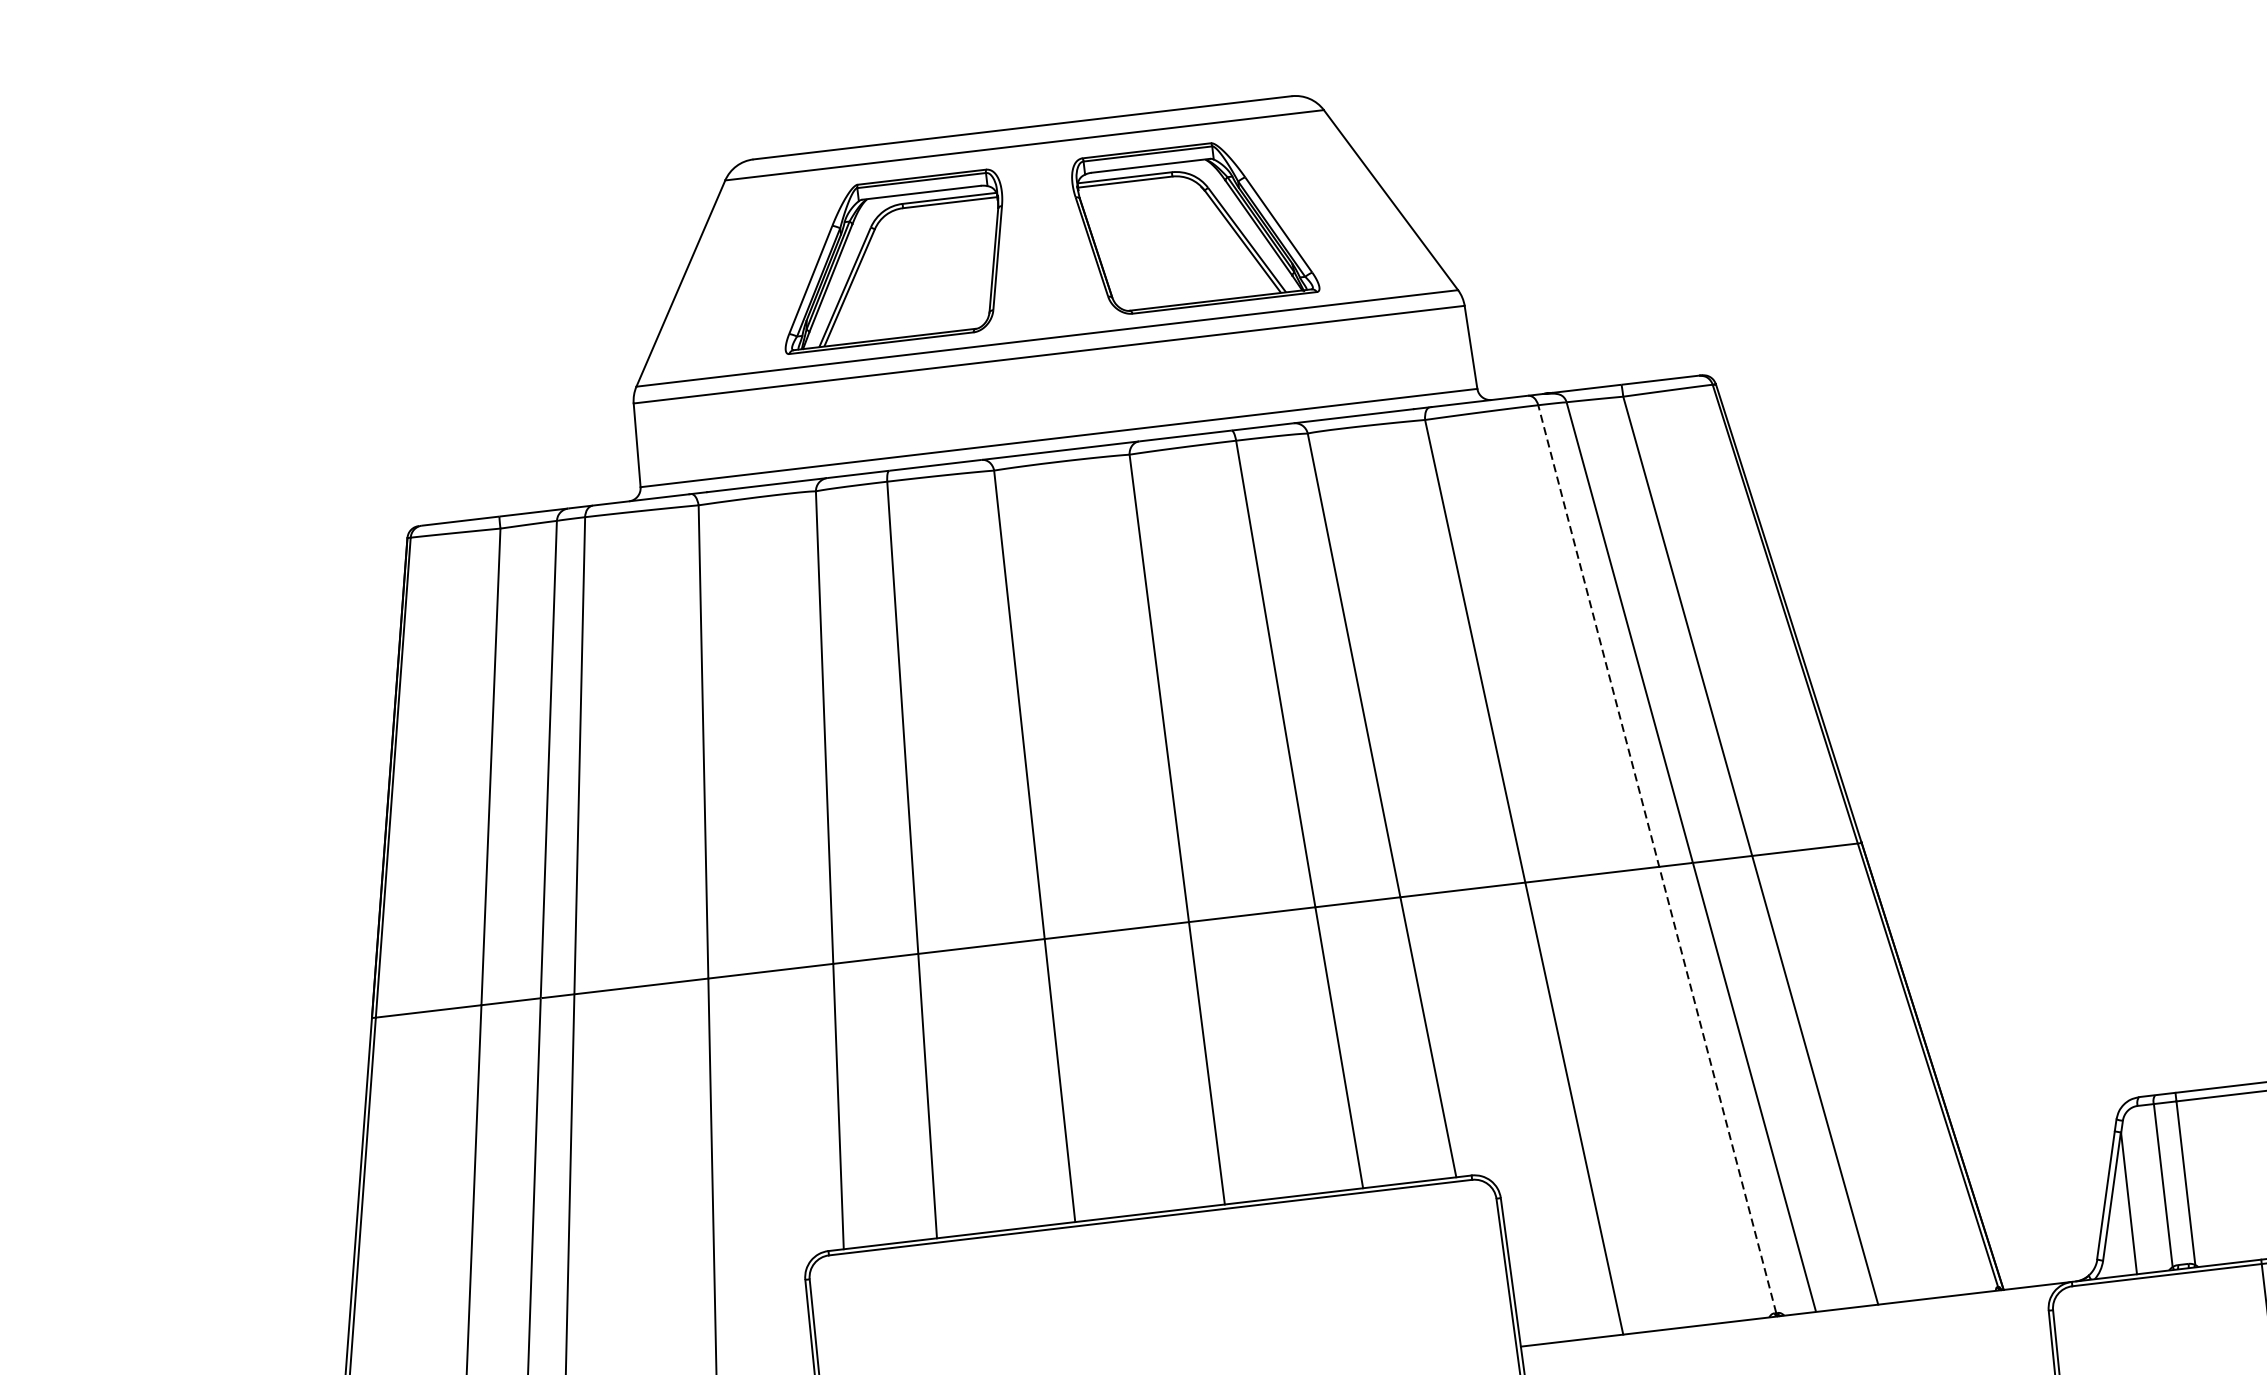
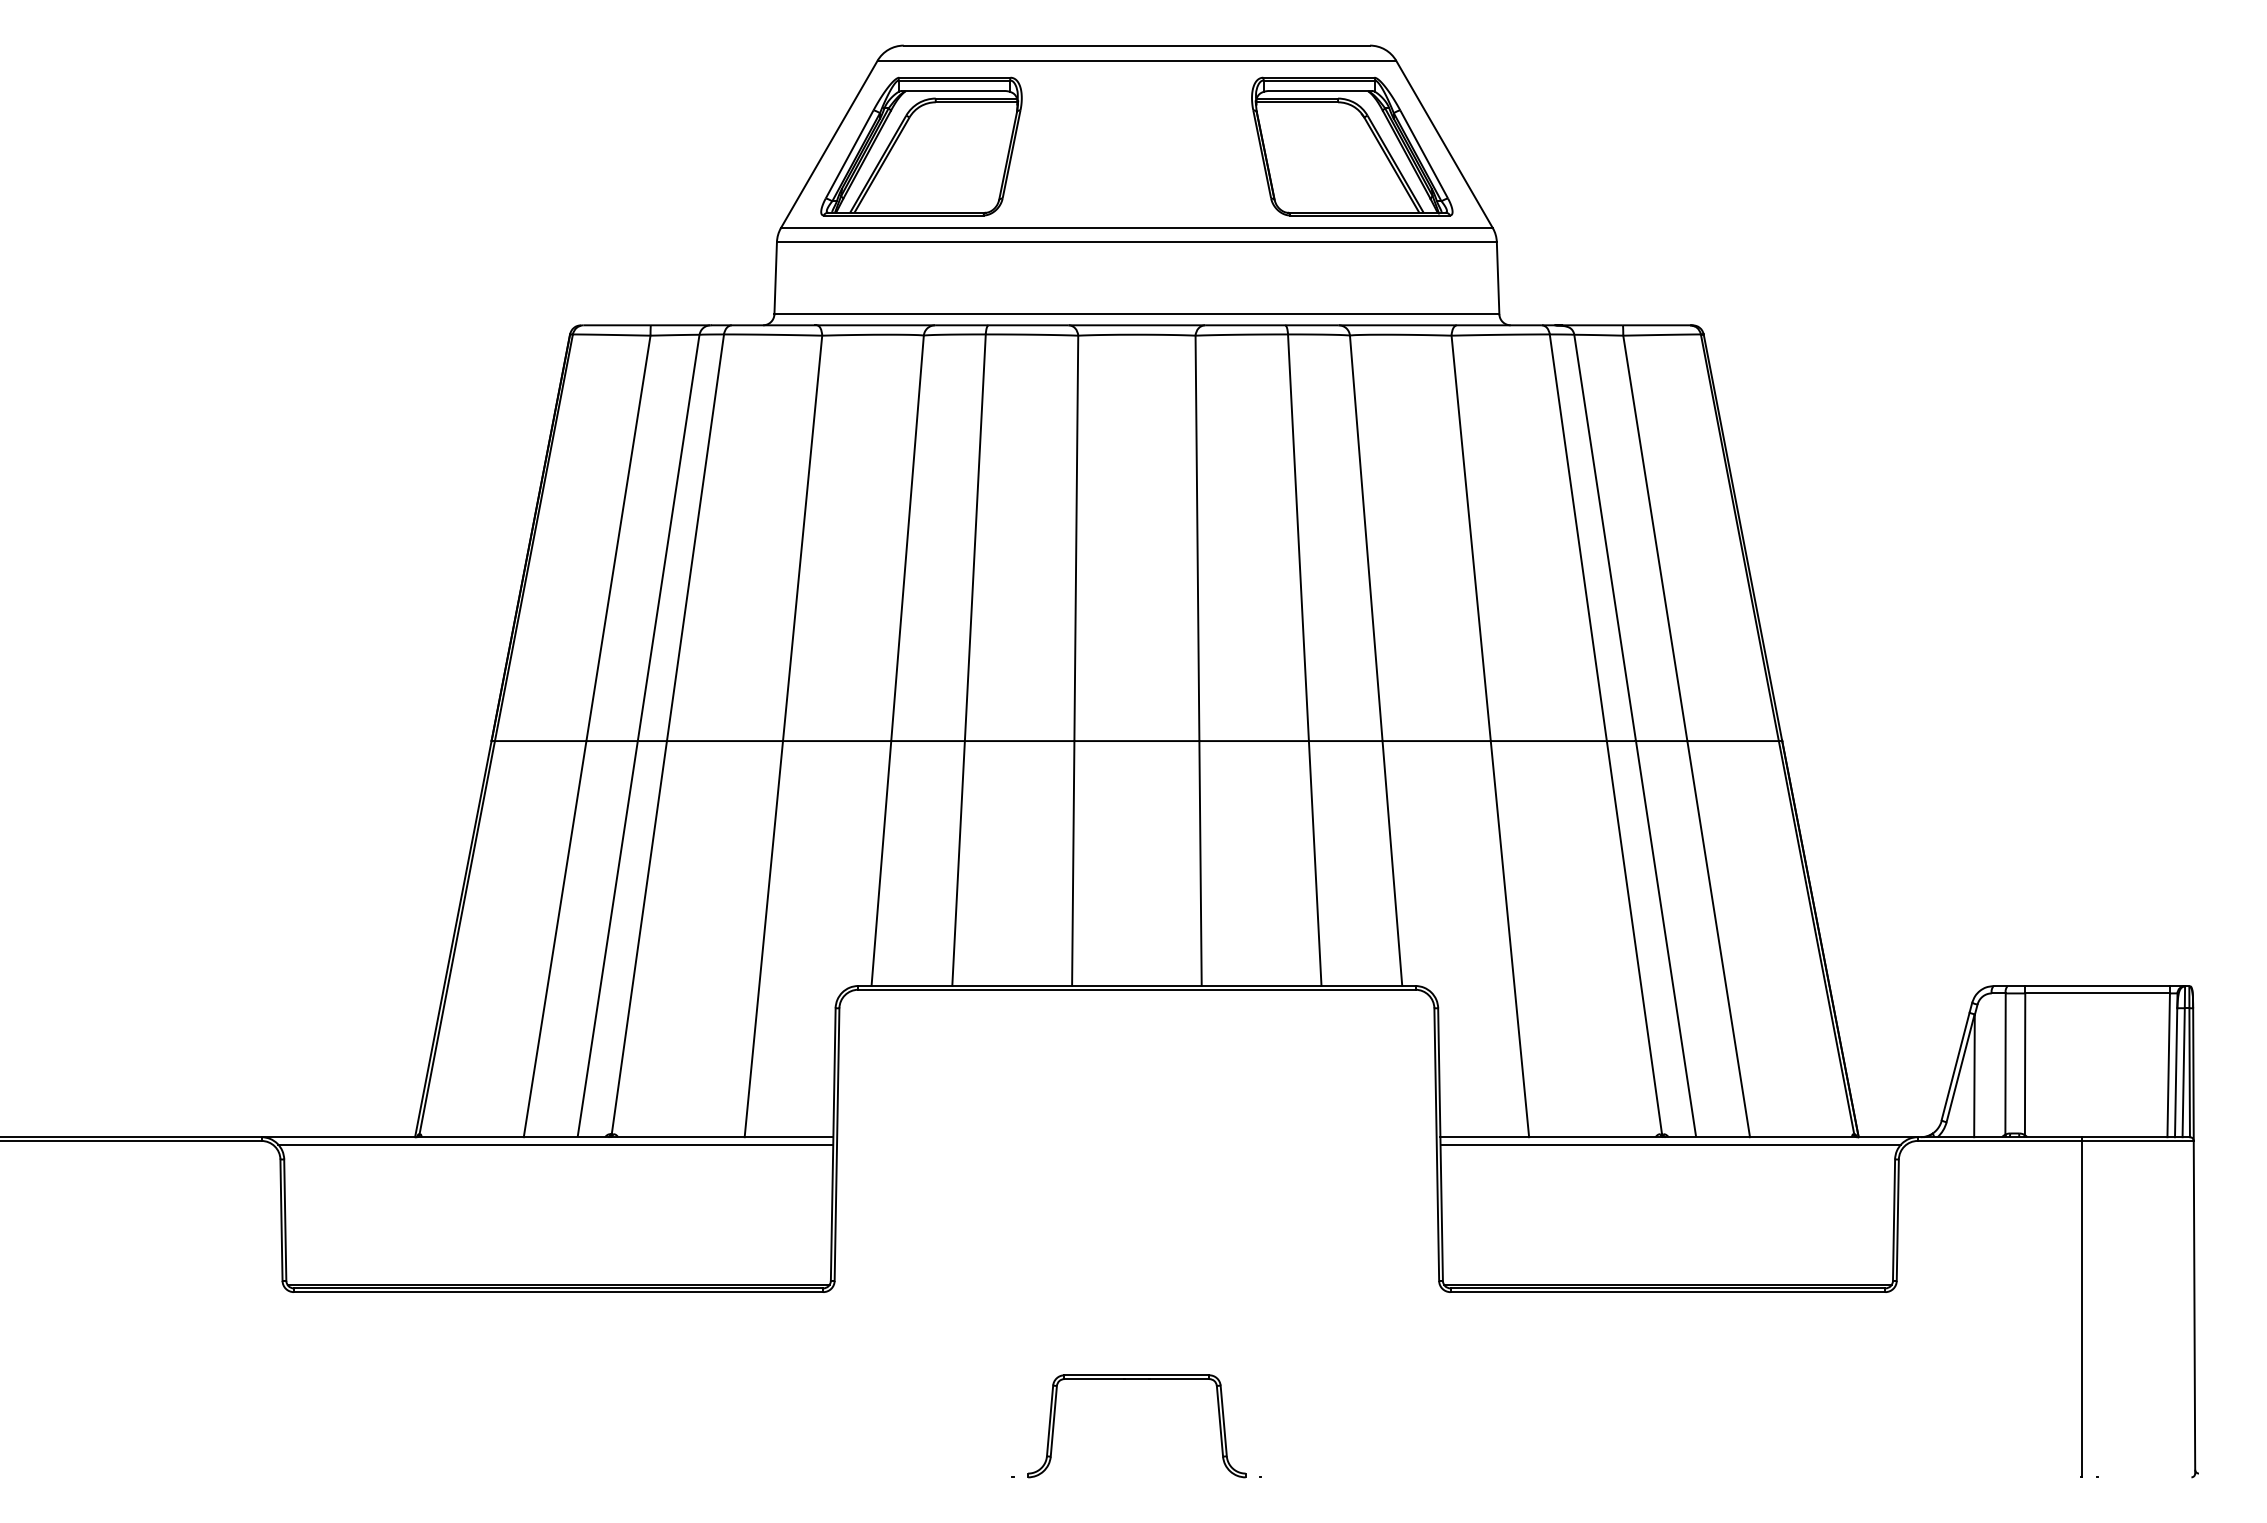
part: (1195, 225) -> (1352, 146), moved
part: (892, 261) -> (921, 146), moved
line: (1656, 859) -> (1605, 734), dashed -> solid
line: (1787, 1323) -> (1670, 1144), added

